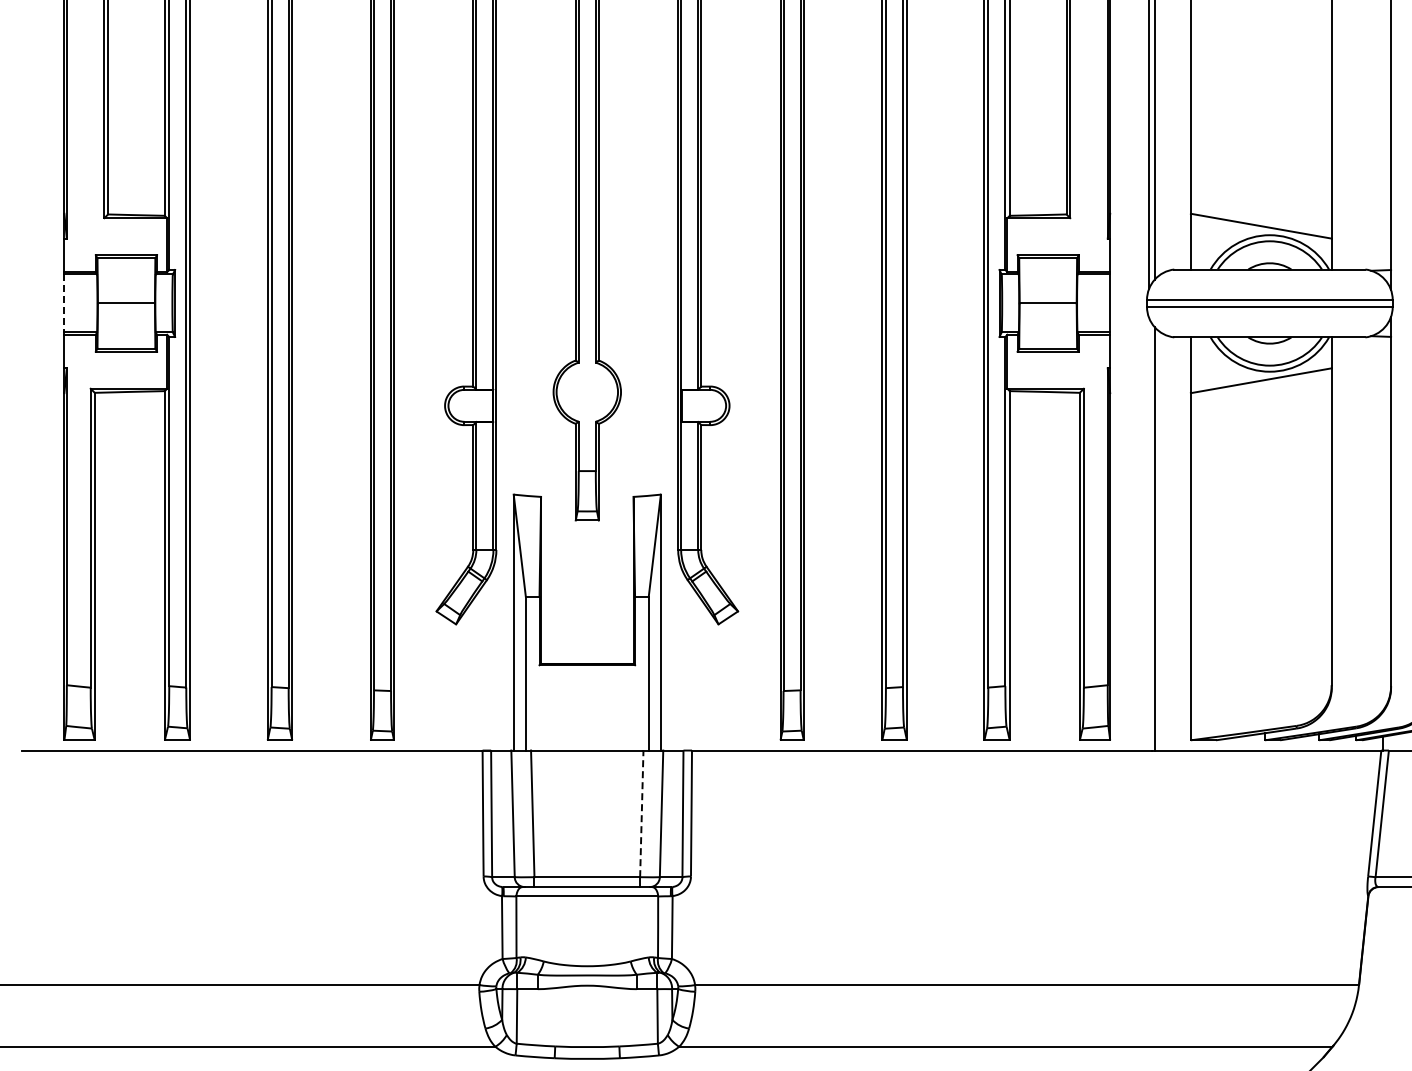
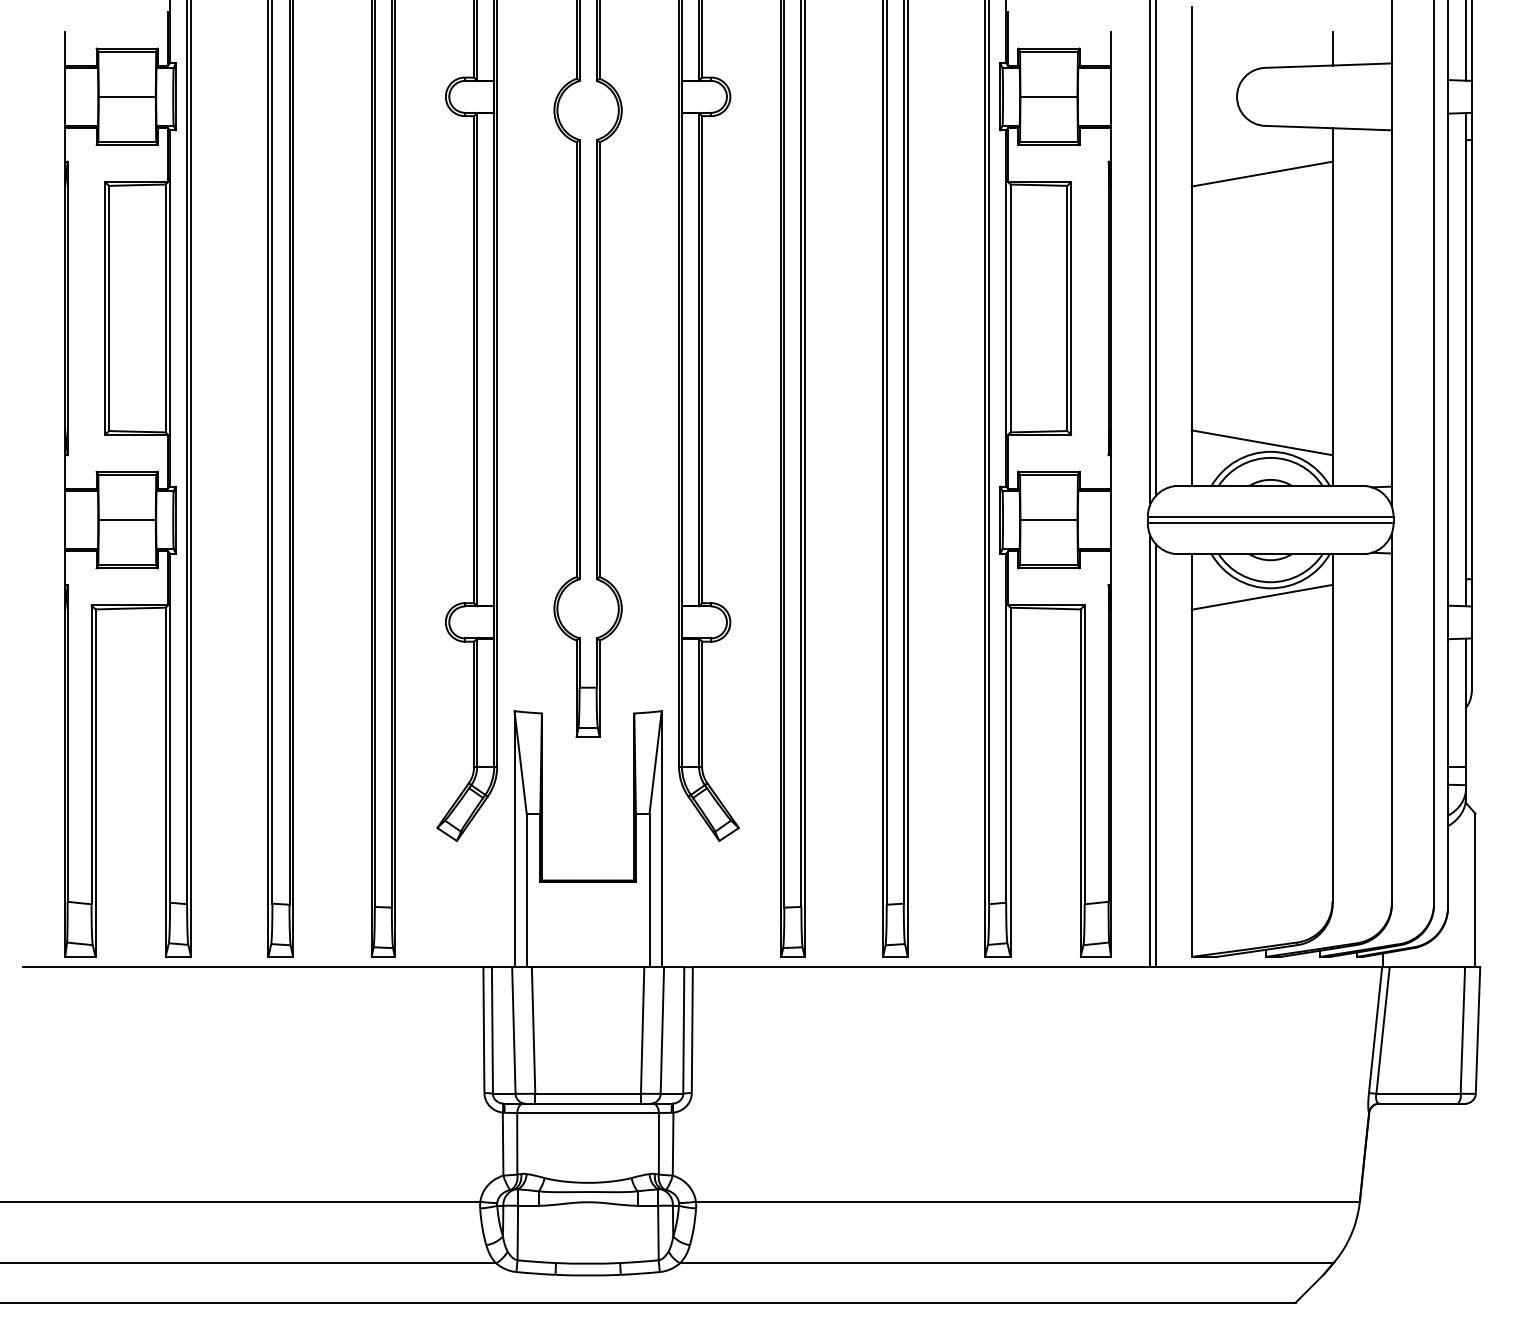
line: (64, 303) -> (65, 520), dashed -> solid
line: (1148, 533) -> (1149, 750), added
line: (641, 812) -> (642, 1029), dashed -> solid

